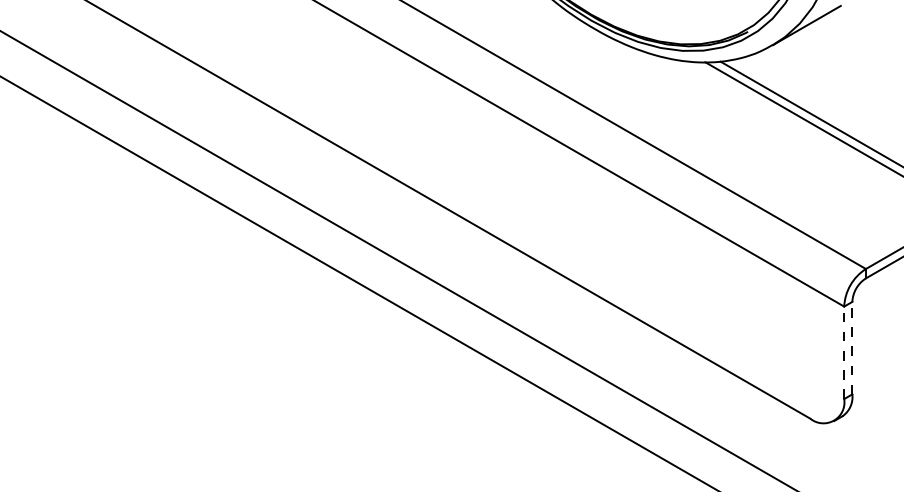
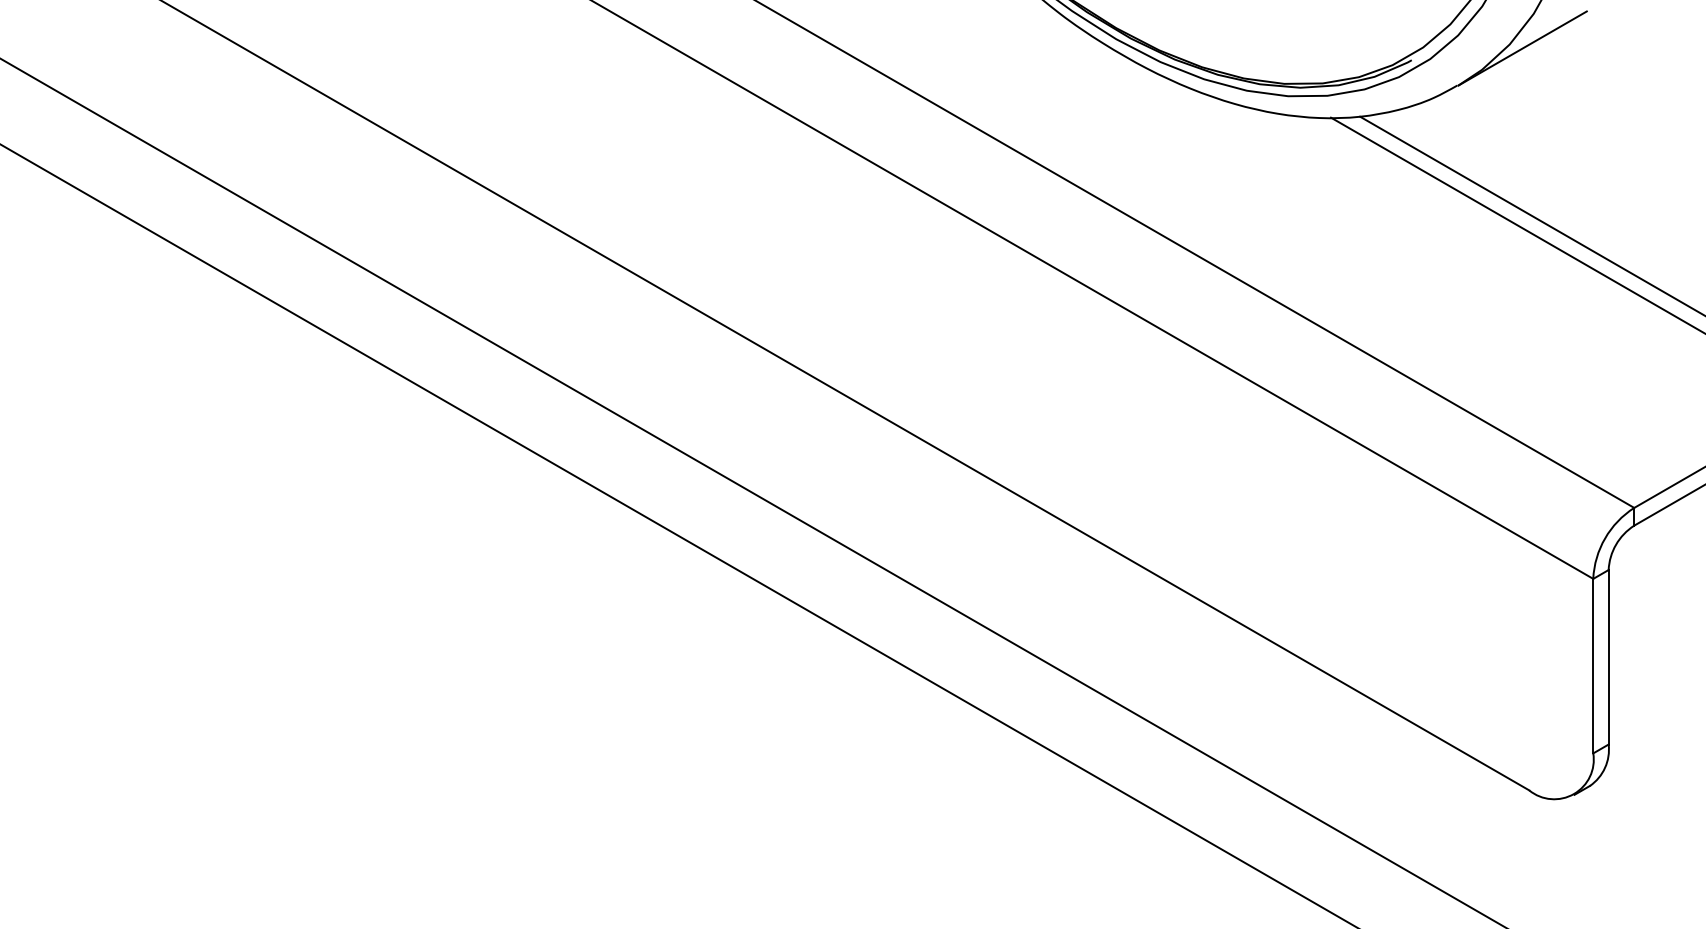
line: (852, 347) -> (1608, 656), dashed -> solid
line: (844, 352) -> (1593, 665), dashed -> solid

